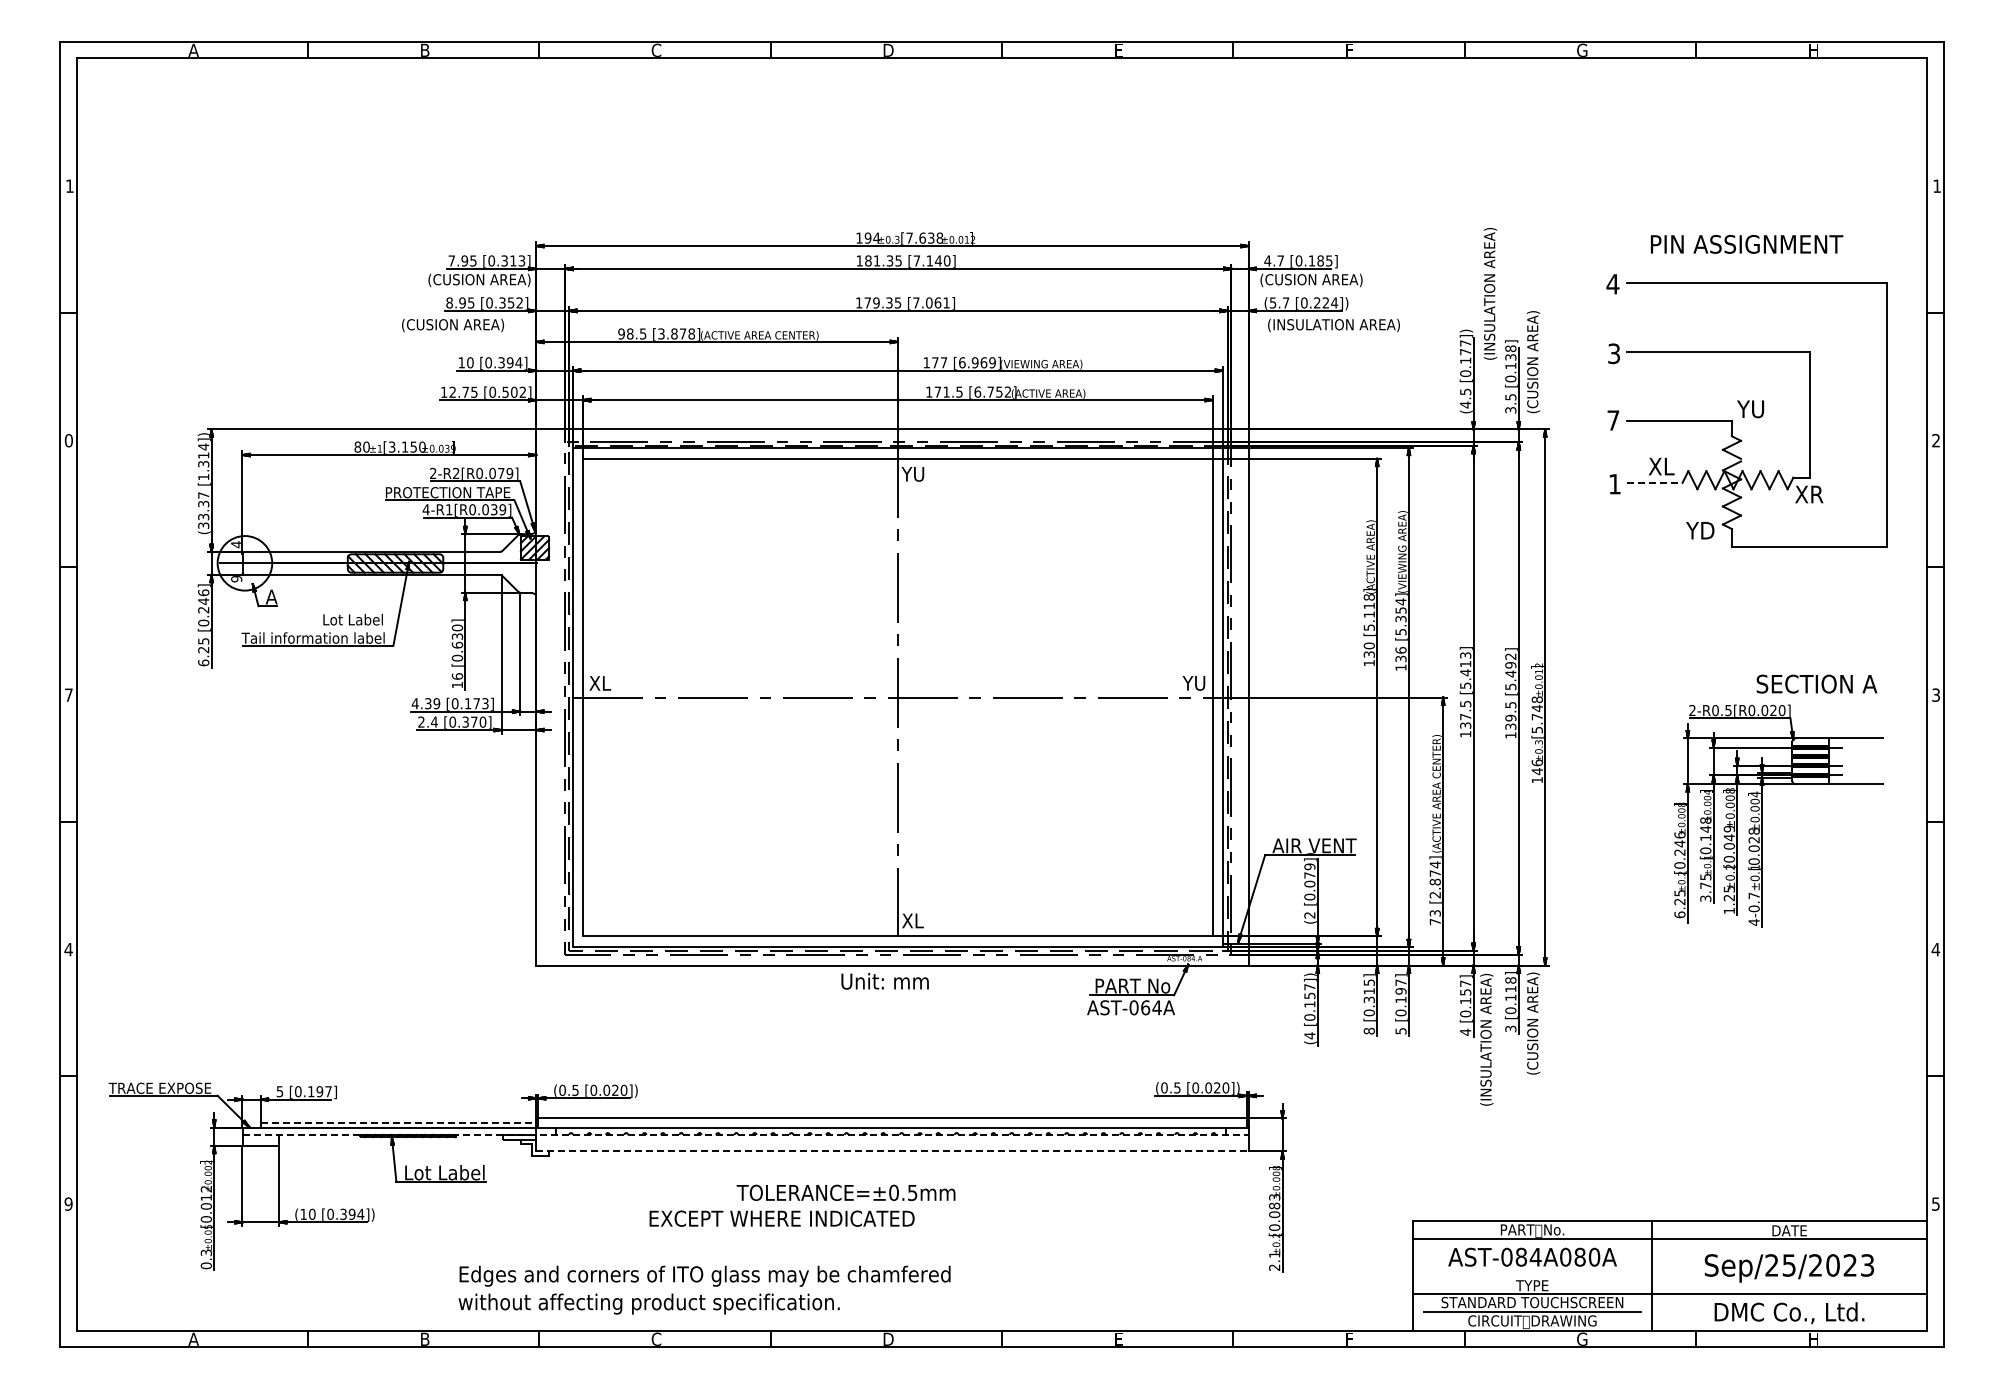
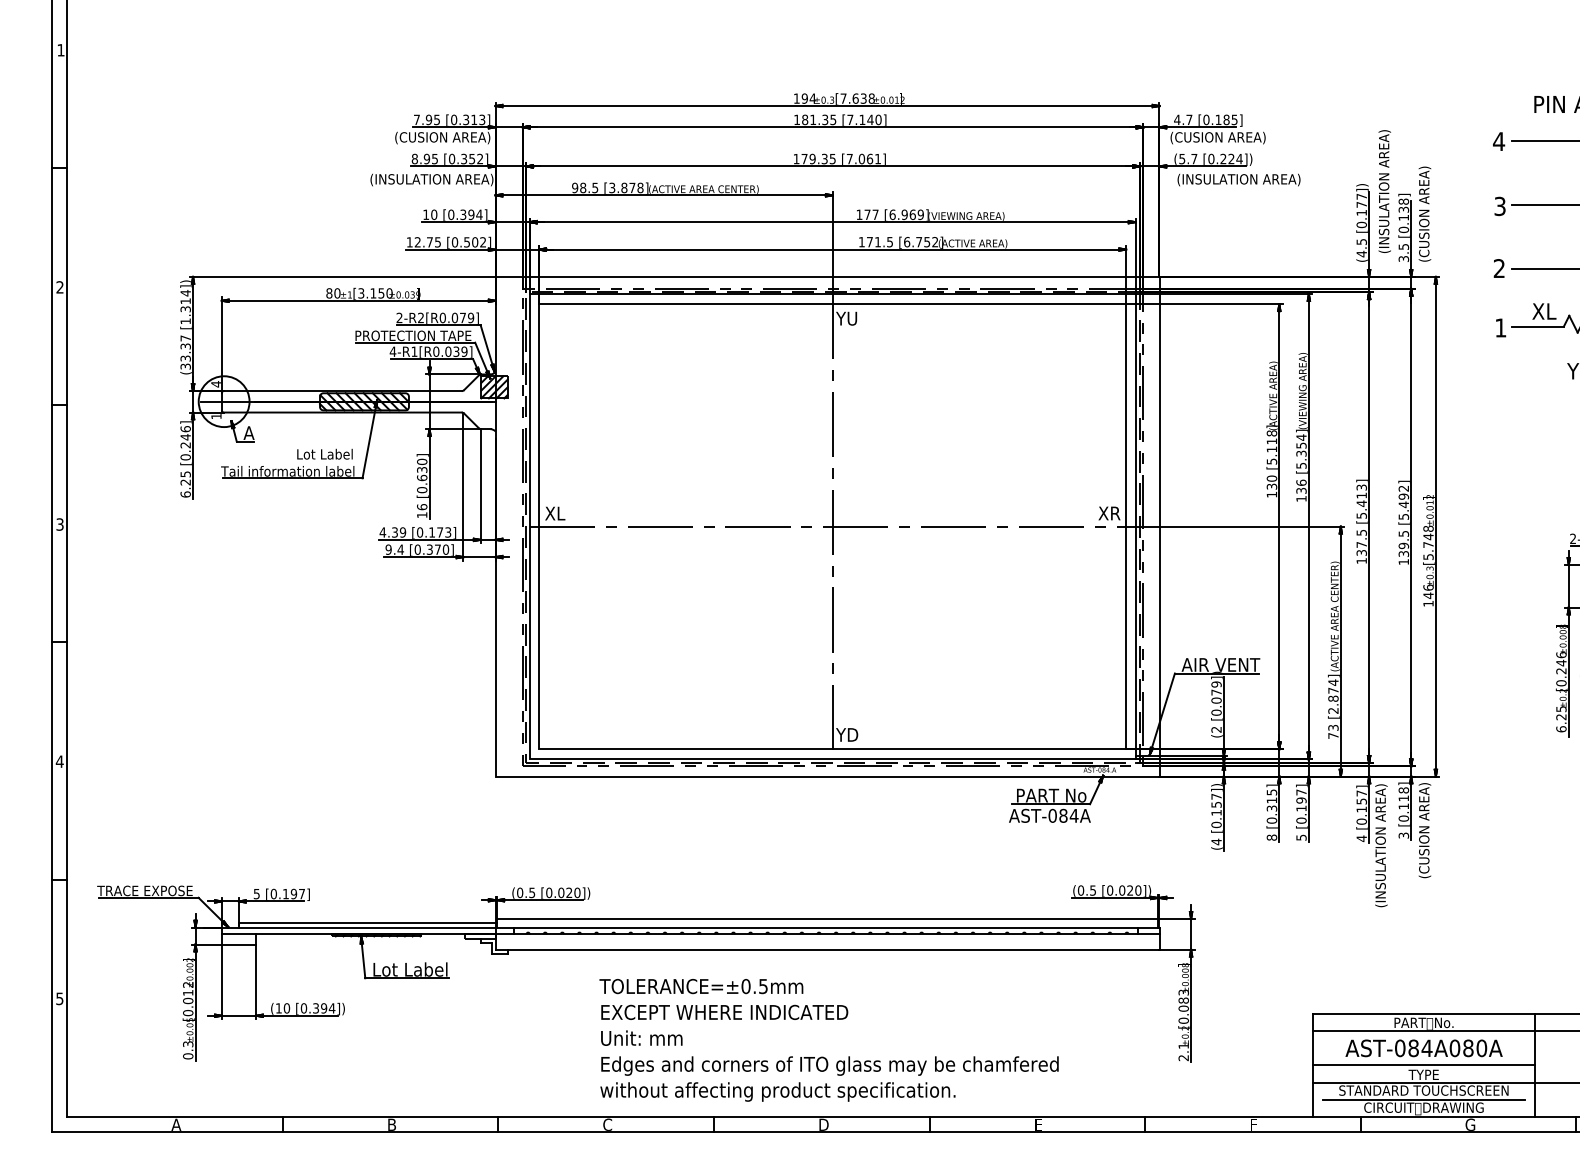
text: (1490, 293) -> (1384, 191), moved
text: (469, 325) -> (433, 180), (CUSION AREA) -> (INSULATION AREA)
text: (1613, 420) -> (1499, 268), 7 -> 2
text: (68, 440) -> (59, 287), 0 -> 2
line: (1654, 482) -> (1537, 326), dashed -> solid
text: (236, 579) -> (216, 416), 9 -> 1
text: (1194, 683) -> (1109, 513), YU -> XR
text: (68, 694) -> (59, 523), 7 -> 3
text: (421, 721) -> (388, 549), 2.4 -> 9.4
text: (913, 920) -> (847, 734), XL -> YD
text: (884, 981) -> (641, 1038), moved
text: (1145, 1007) -> (1063, 815), AST-064A -> AST-084A
line: (399, 1122) -> (368, 922), dashed -> solid
line: (746, 1134) -> (691, 933), dashed -> solid
line: (892, 1151) -> (827, 949), dashed -> solid
text: (845, 1192) -> (700, 986), moved
text: (68, 1203) -> (59, 998), 9 -> 5
line: (1532, 1275) -> (1424, 1065), added
text: (704, 1289) -> (829, 1078), moved

